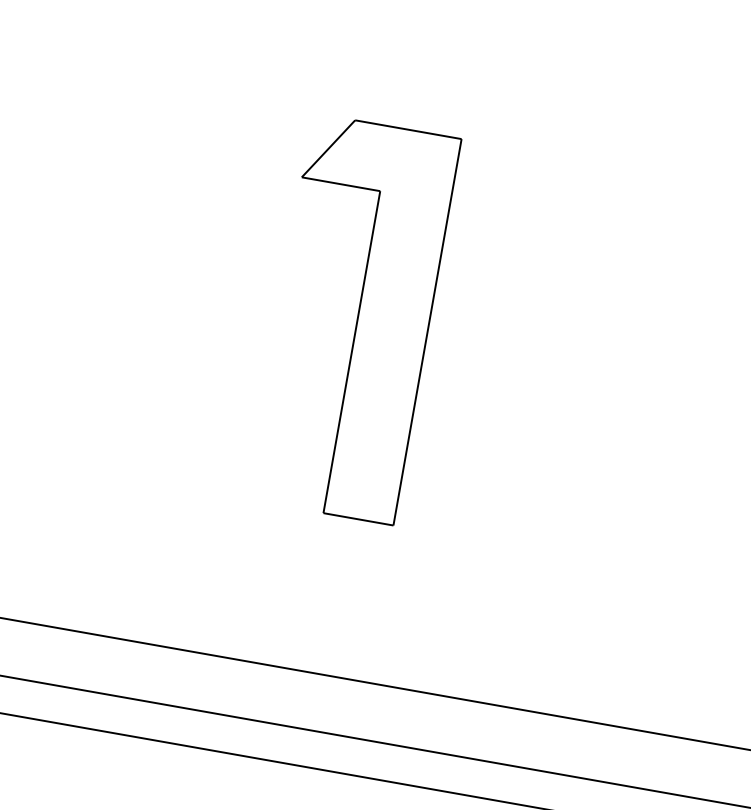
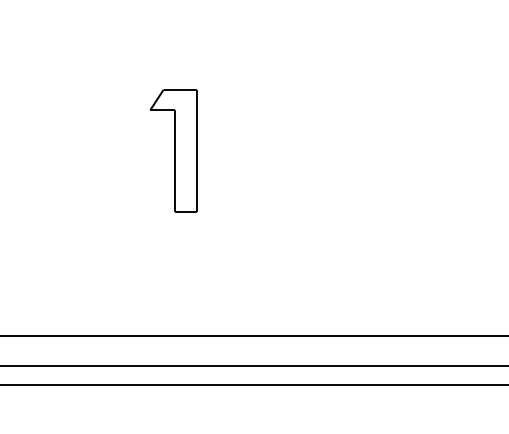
part: (353, 317) -> (173, 150), size x0.6

